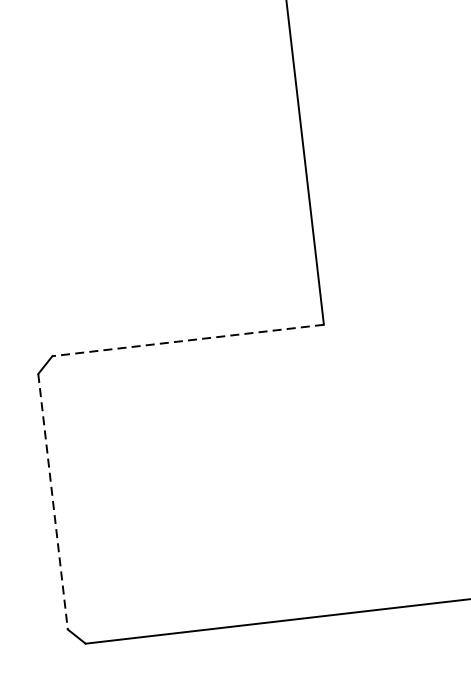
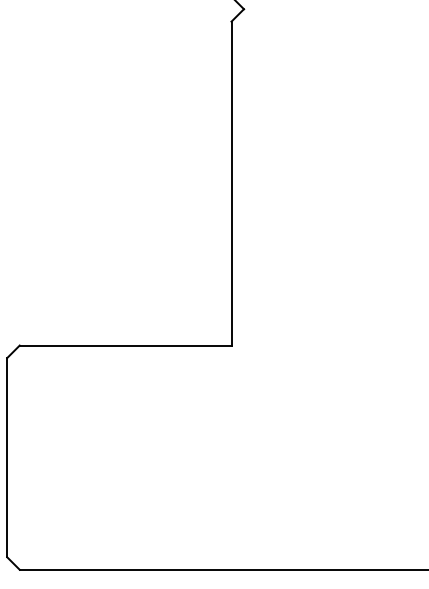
line: (188, 340) -> (125, 345), dashed -> solid
line: (53, 501) -> (7, 457), dashed -> solid

